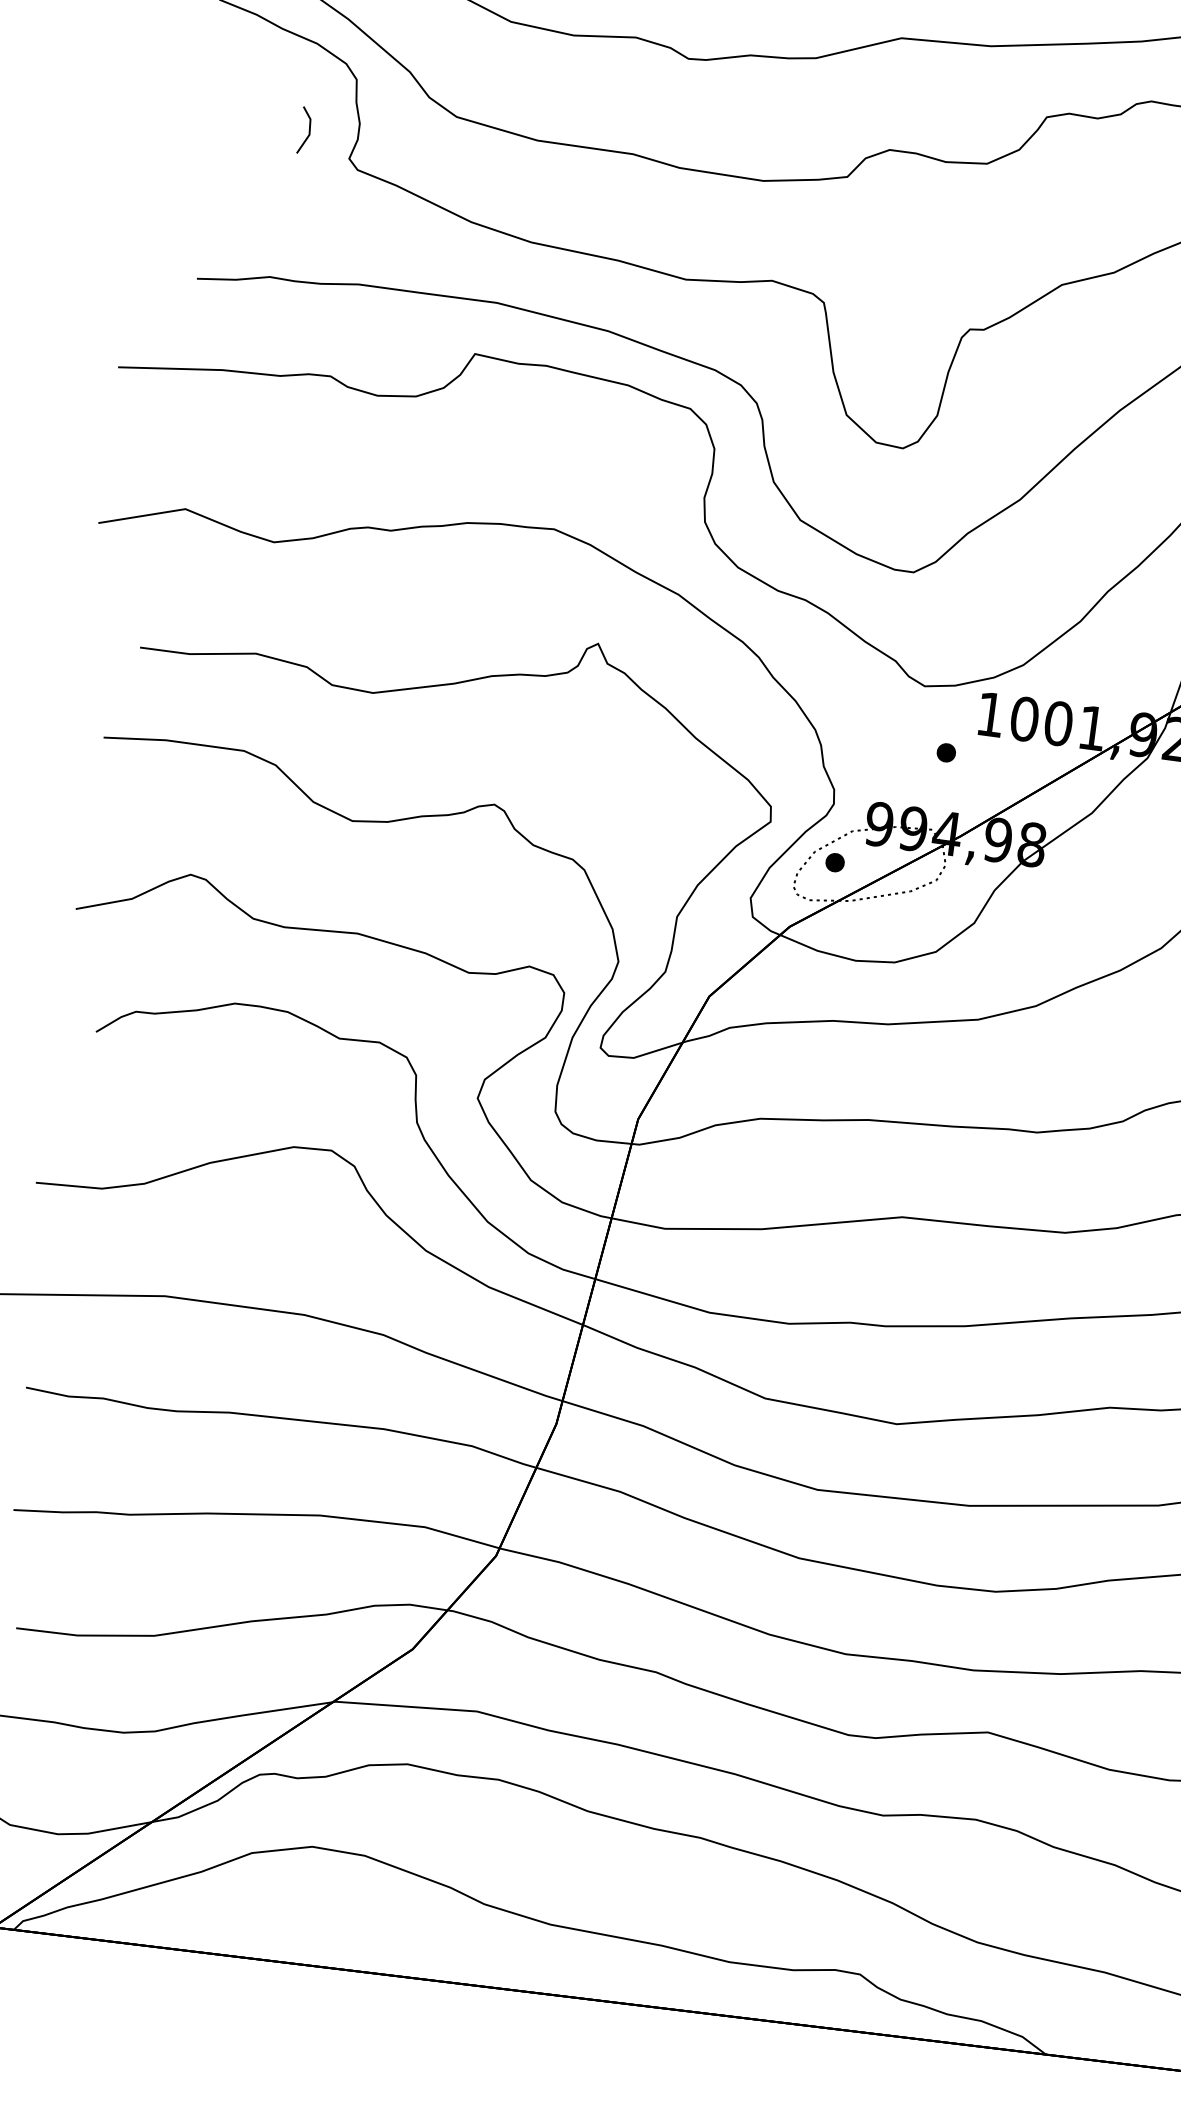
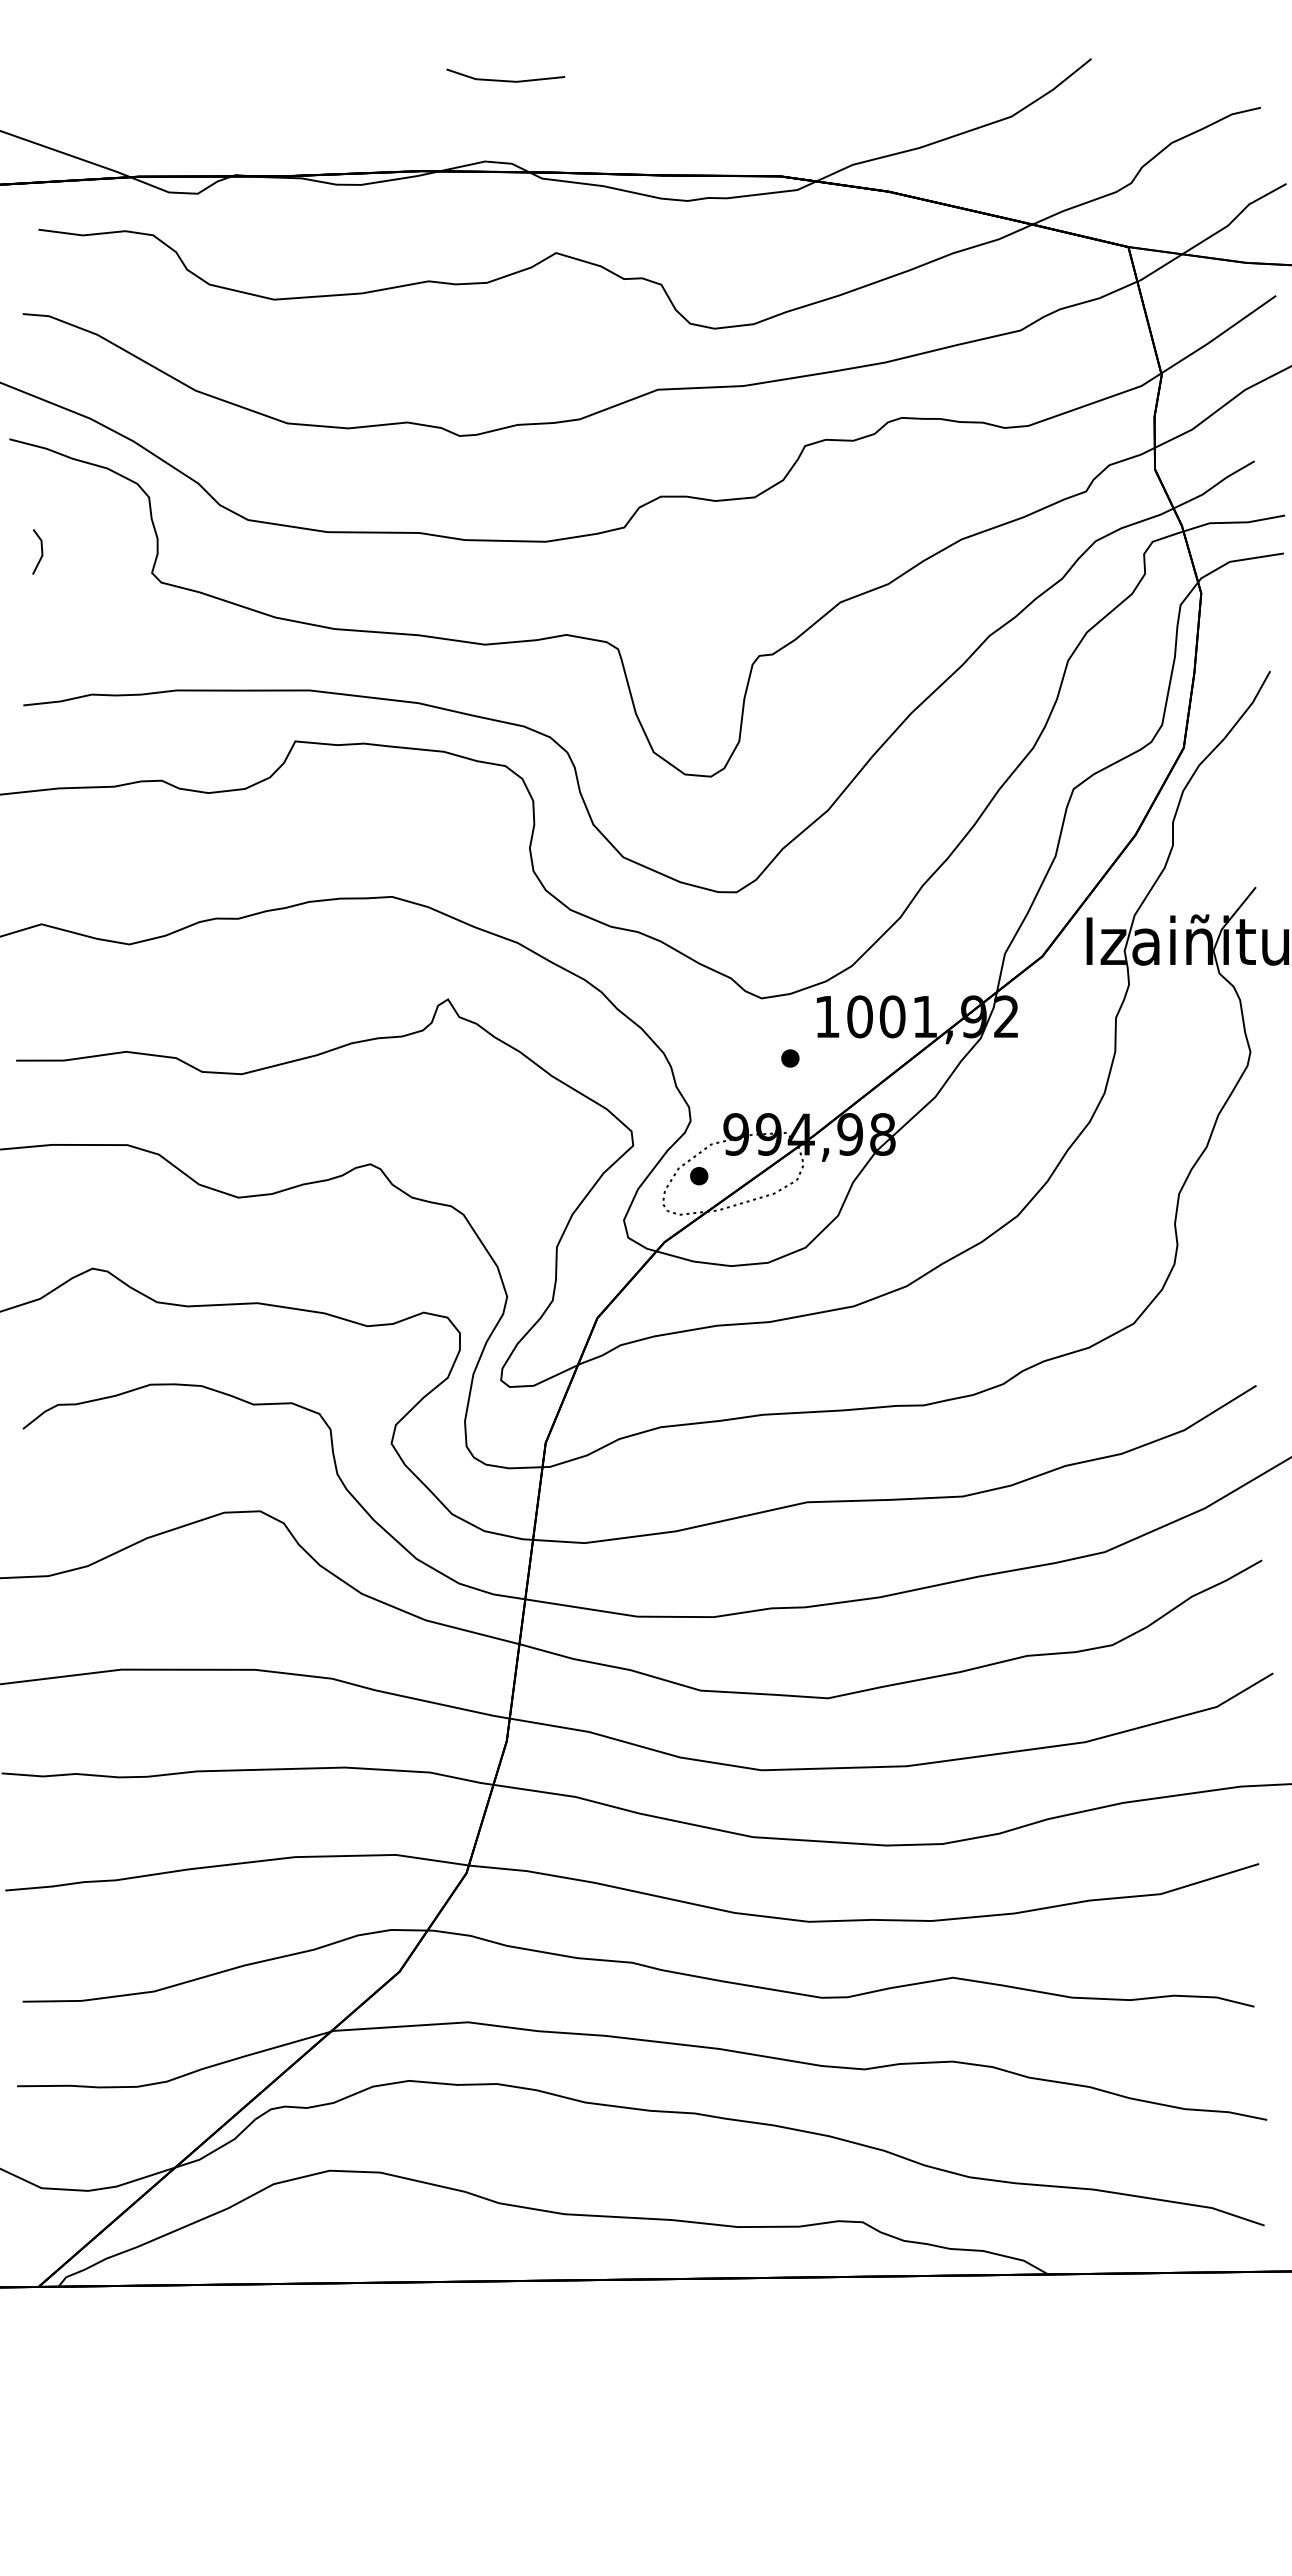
line: (309, 130) -> (41, 551), moved

